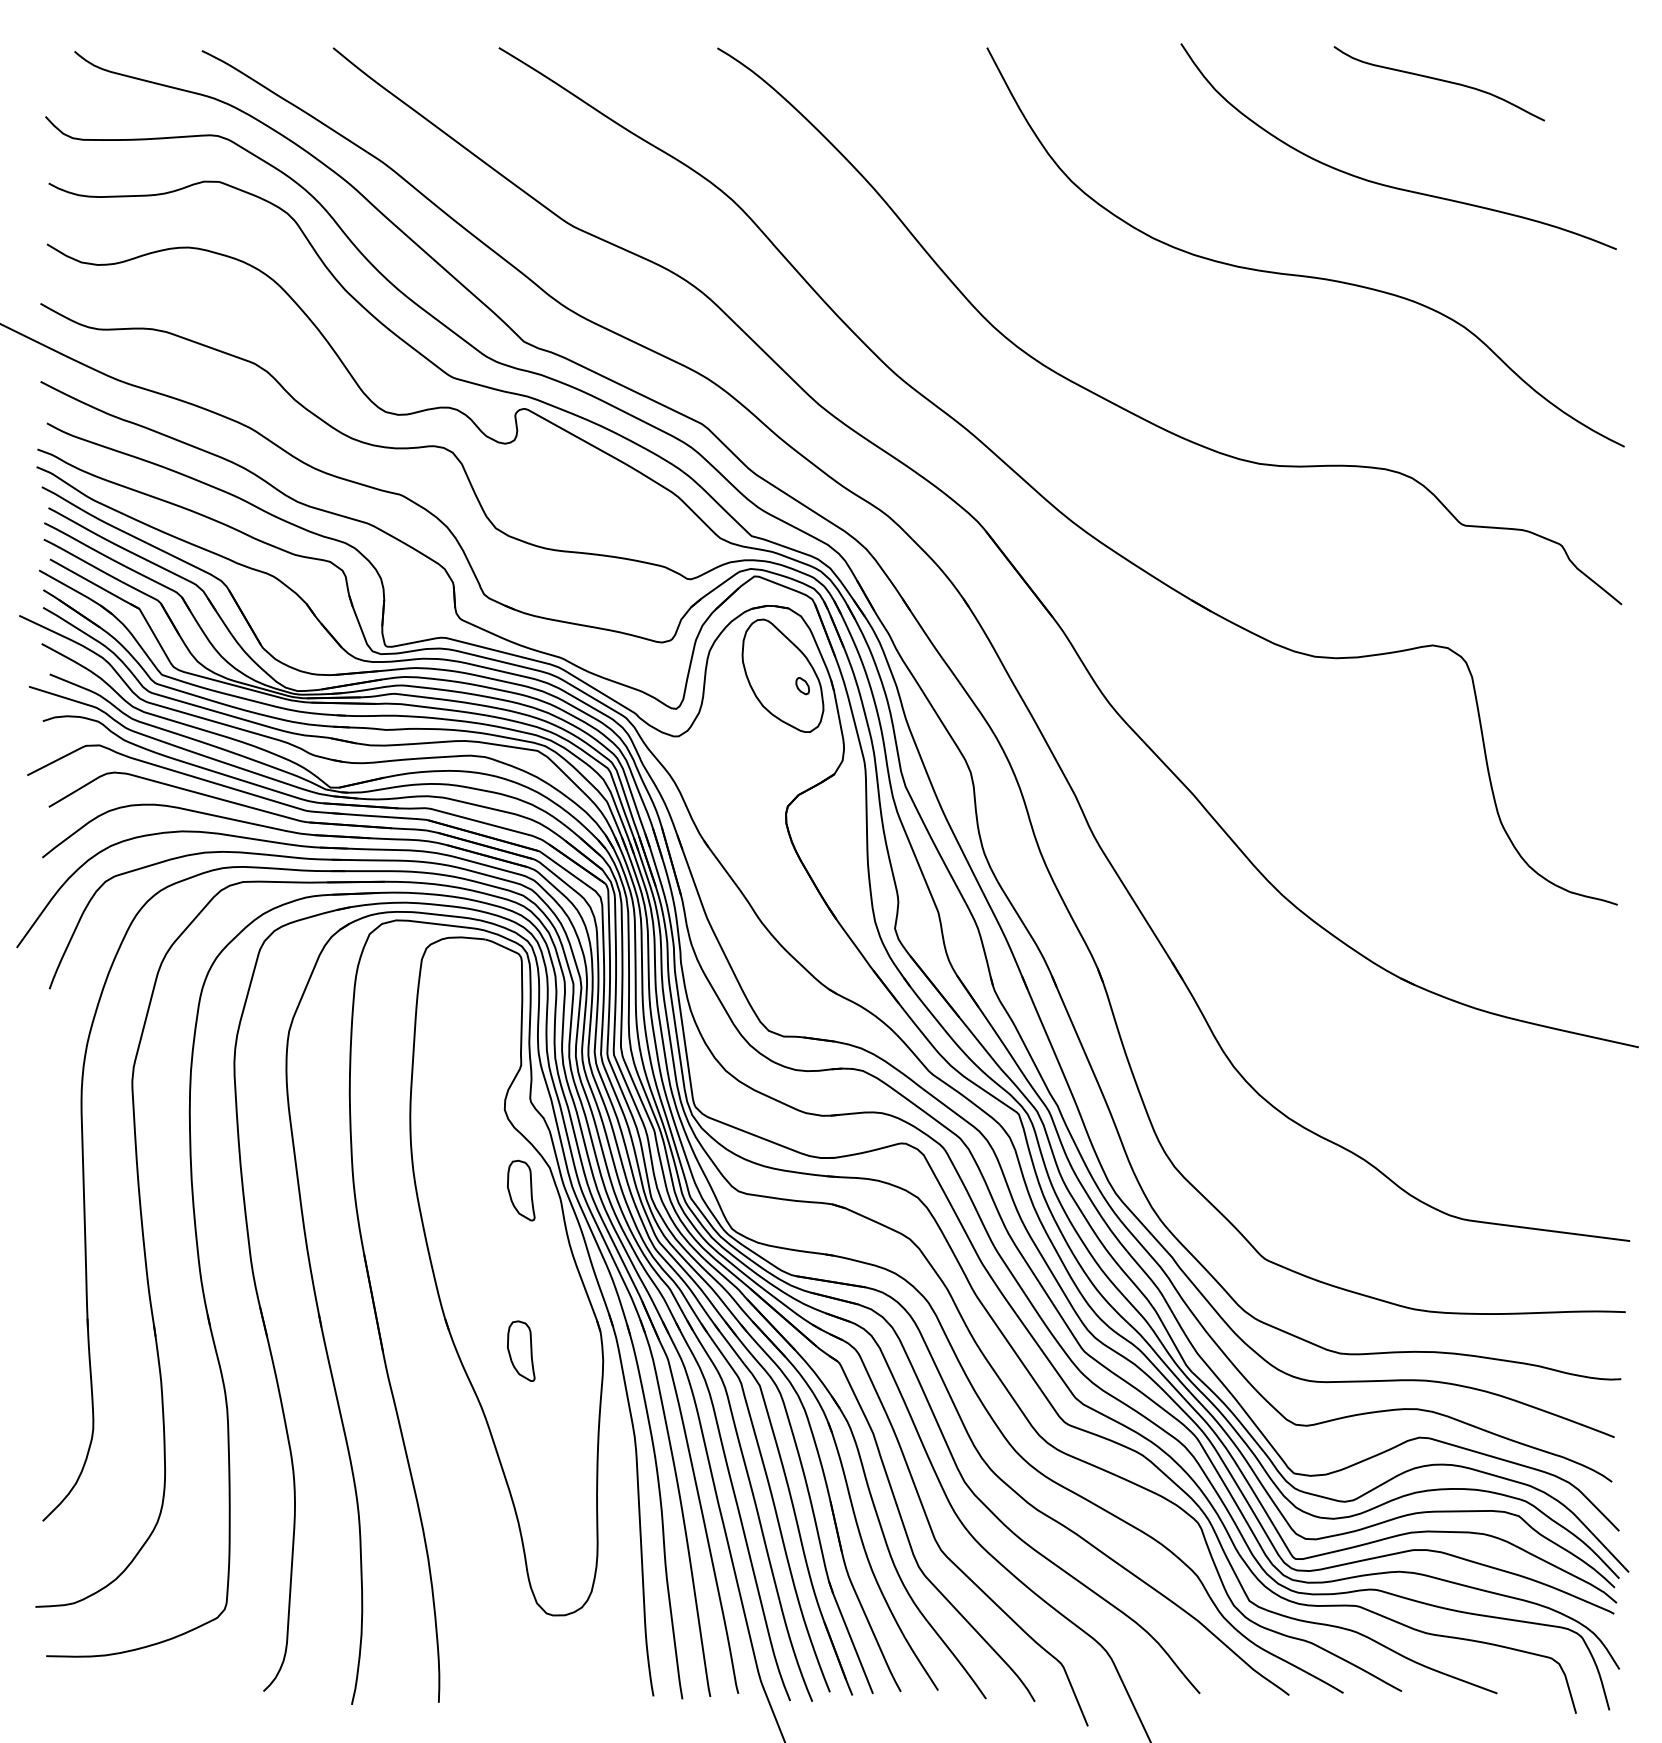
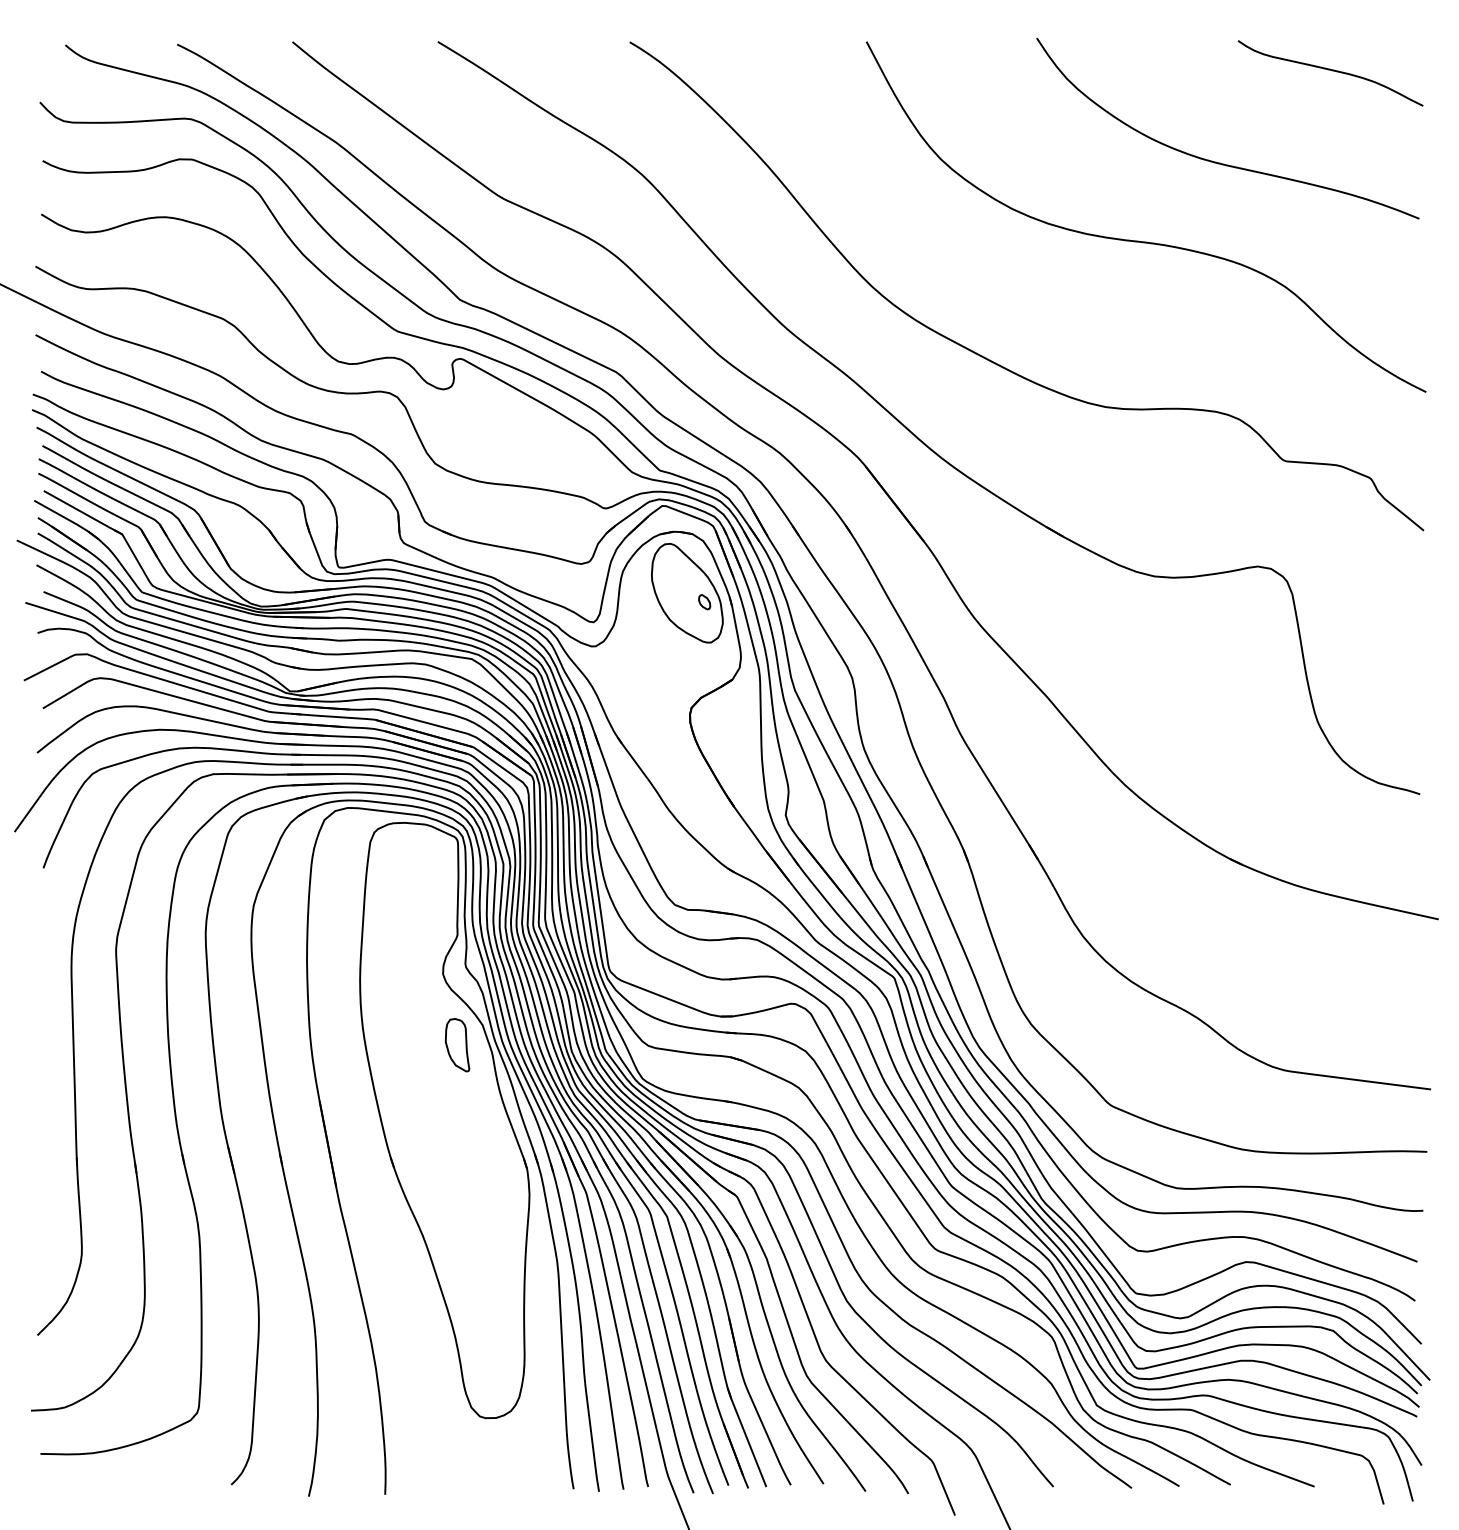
curve: (1441, 81) -> (1332, 71), moved
part: (521, 1351) -> (457, 1186), removed

